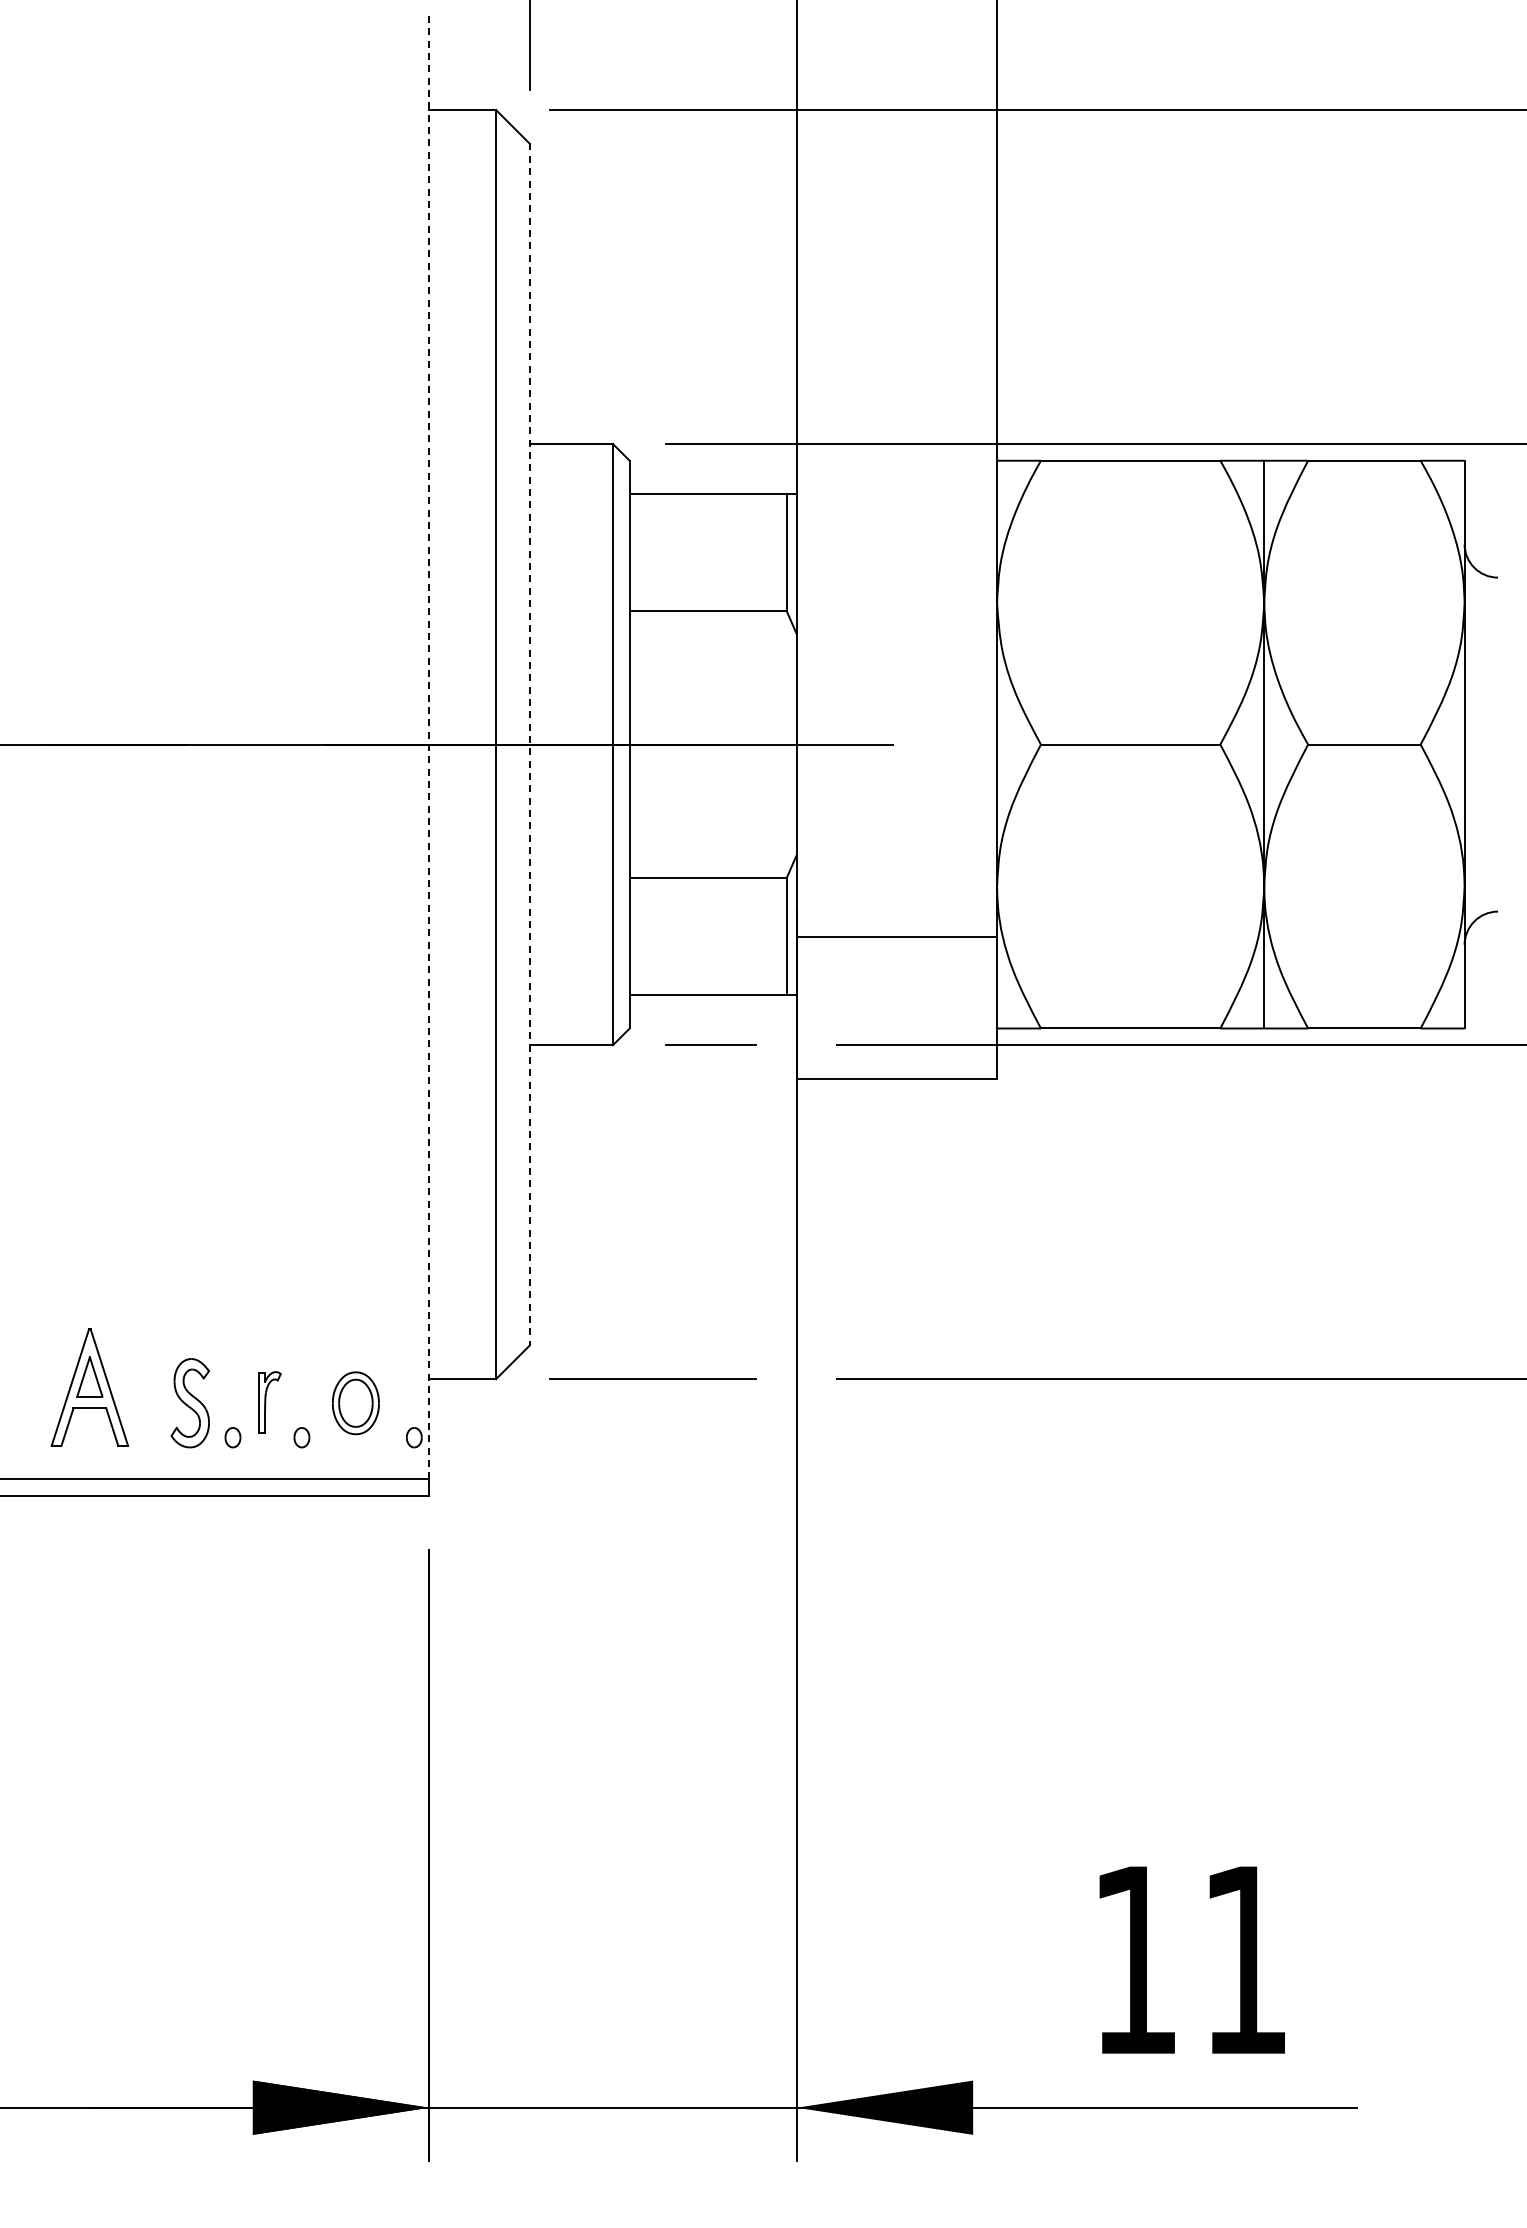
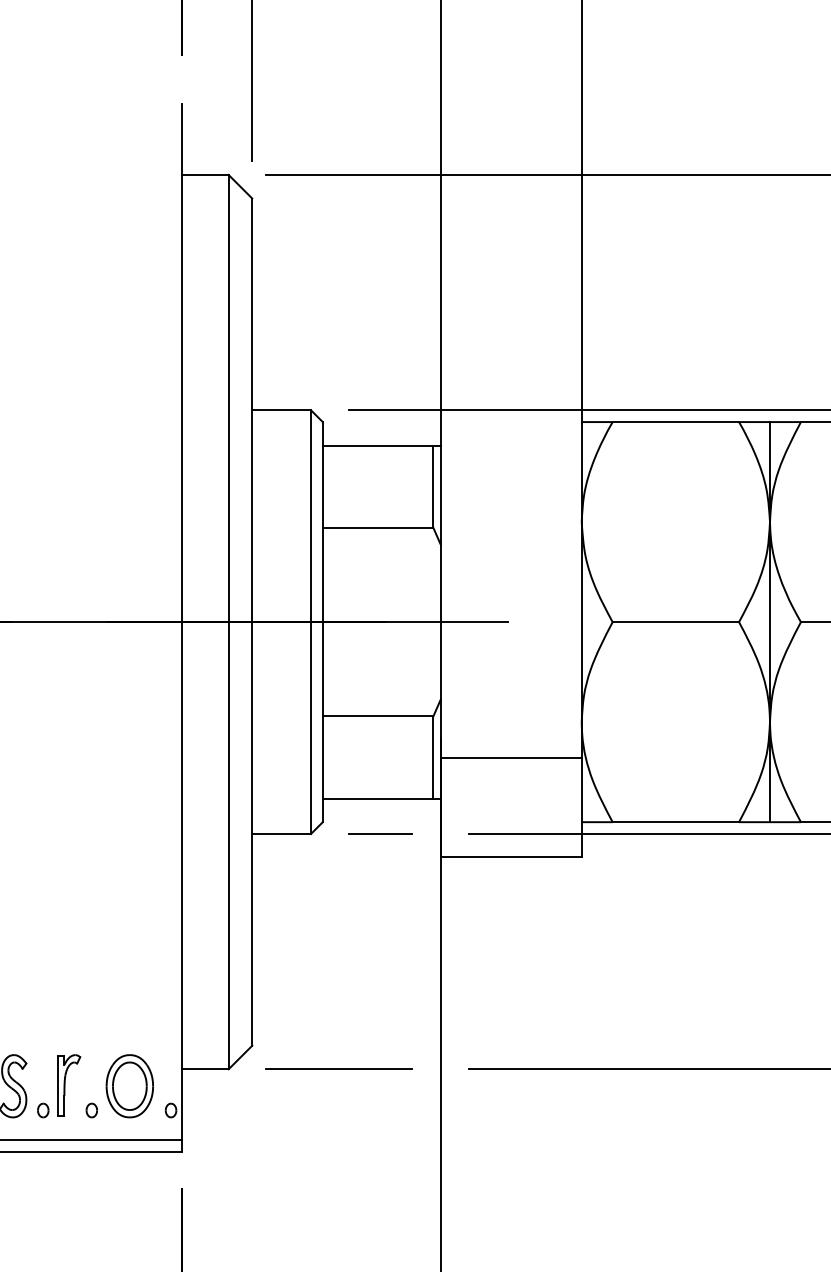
line: (429, 744) -> (181, 622), dashed -> solid
line: (529, 745) -> (252, 622), dashed -> solid
part: (269, 1402) -> (69, 1085), size x1.43
part: (355, 1403) -> (129, 1086), size x1.43

